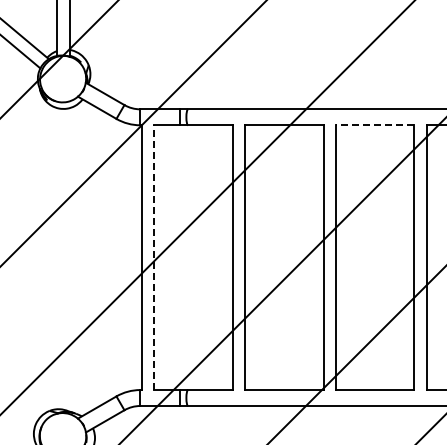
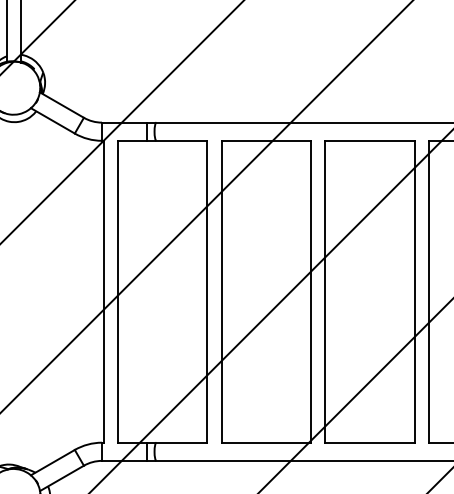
line: (374, 125) -> (369, 141), dashed -> solid
line: (154, 257) -> (118, 291), dashed -> solid

